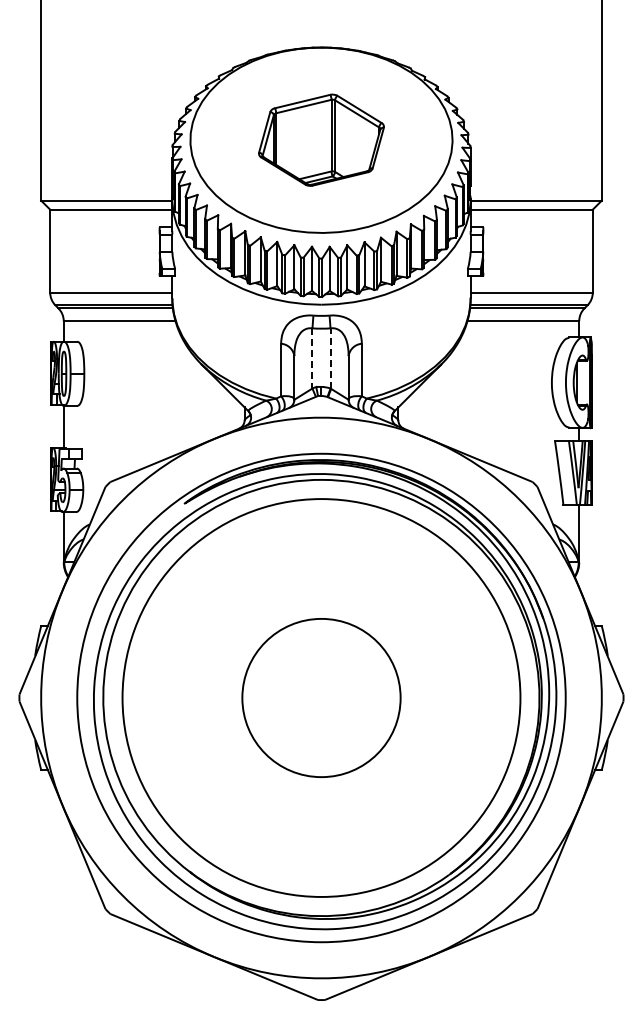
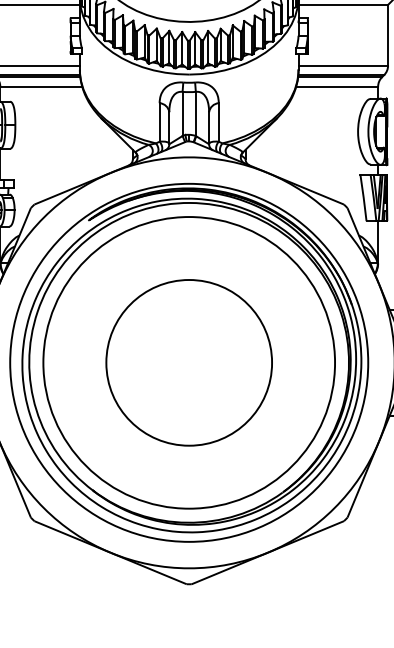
line: (330, 357) -> (195, 113), dashed -> solid
line: (312, 358) -> (182, 113), dashed -> solid
circle: (321, 697) -> (189, 362), size x1.43

